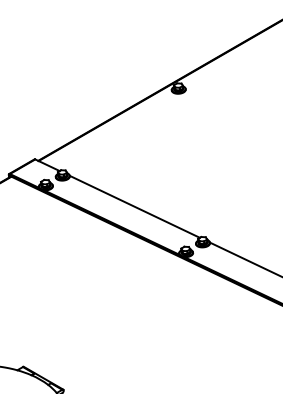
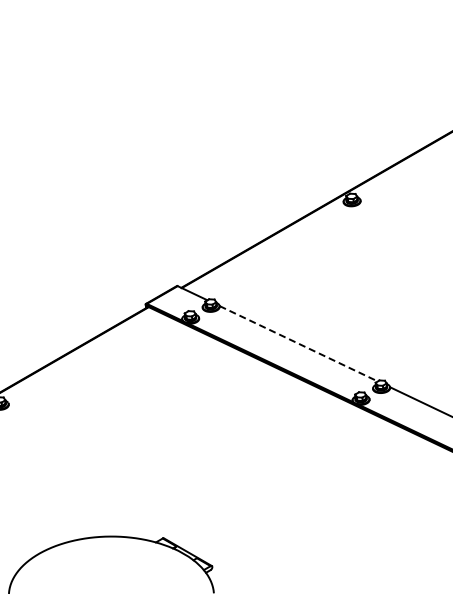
line: (134, 206) -> (298, 343), solid -> dashed

